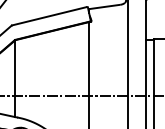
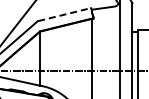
line: (49, 15) -> (64, 14), solid -> dashed

